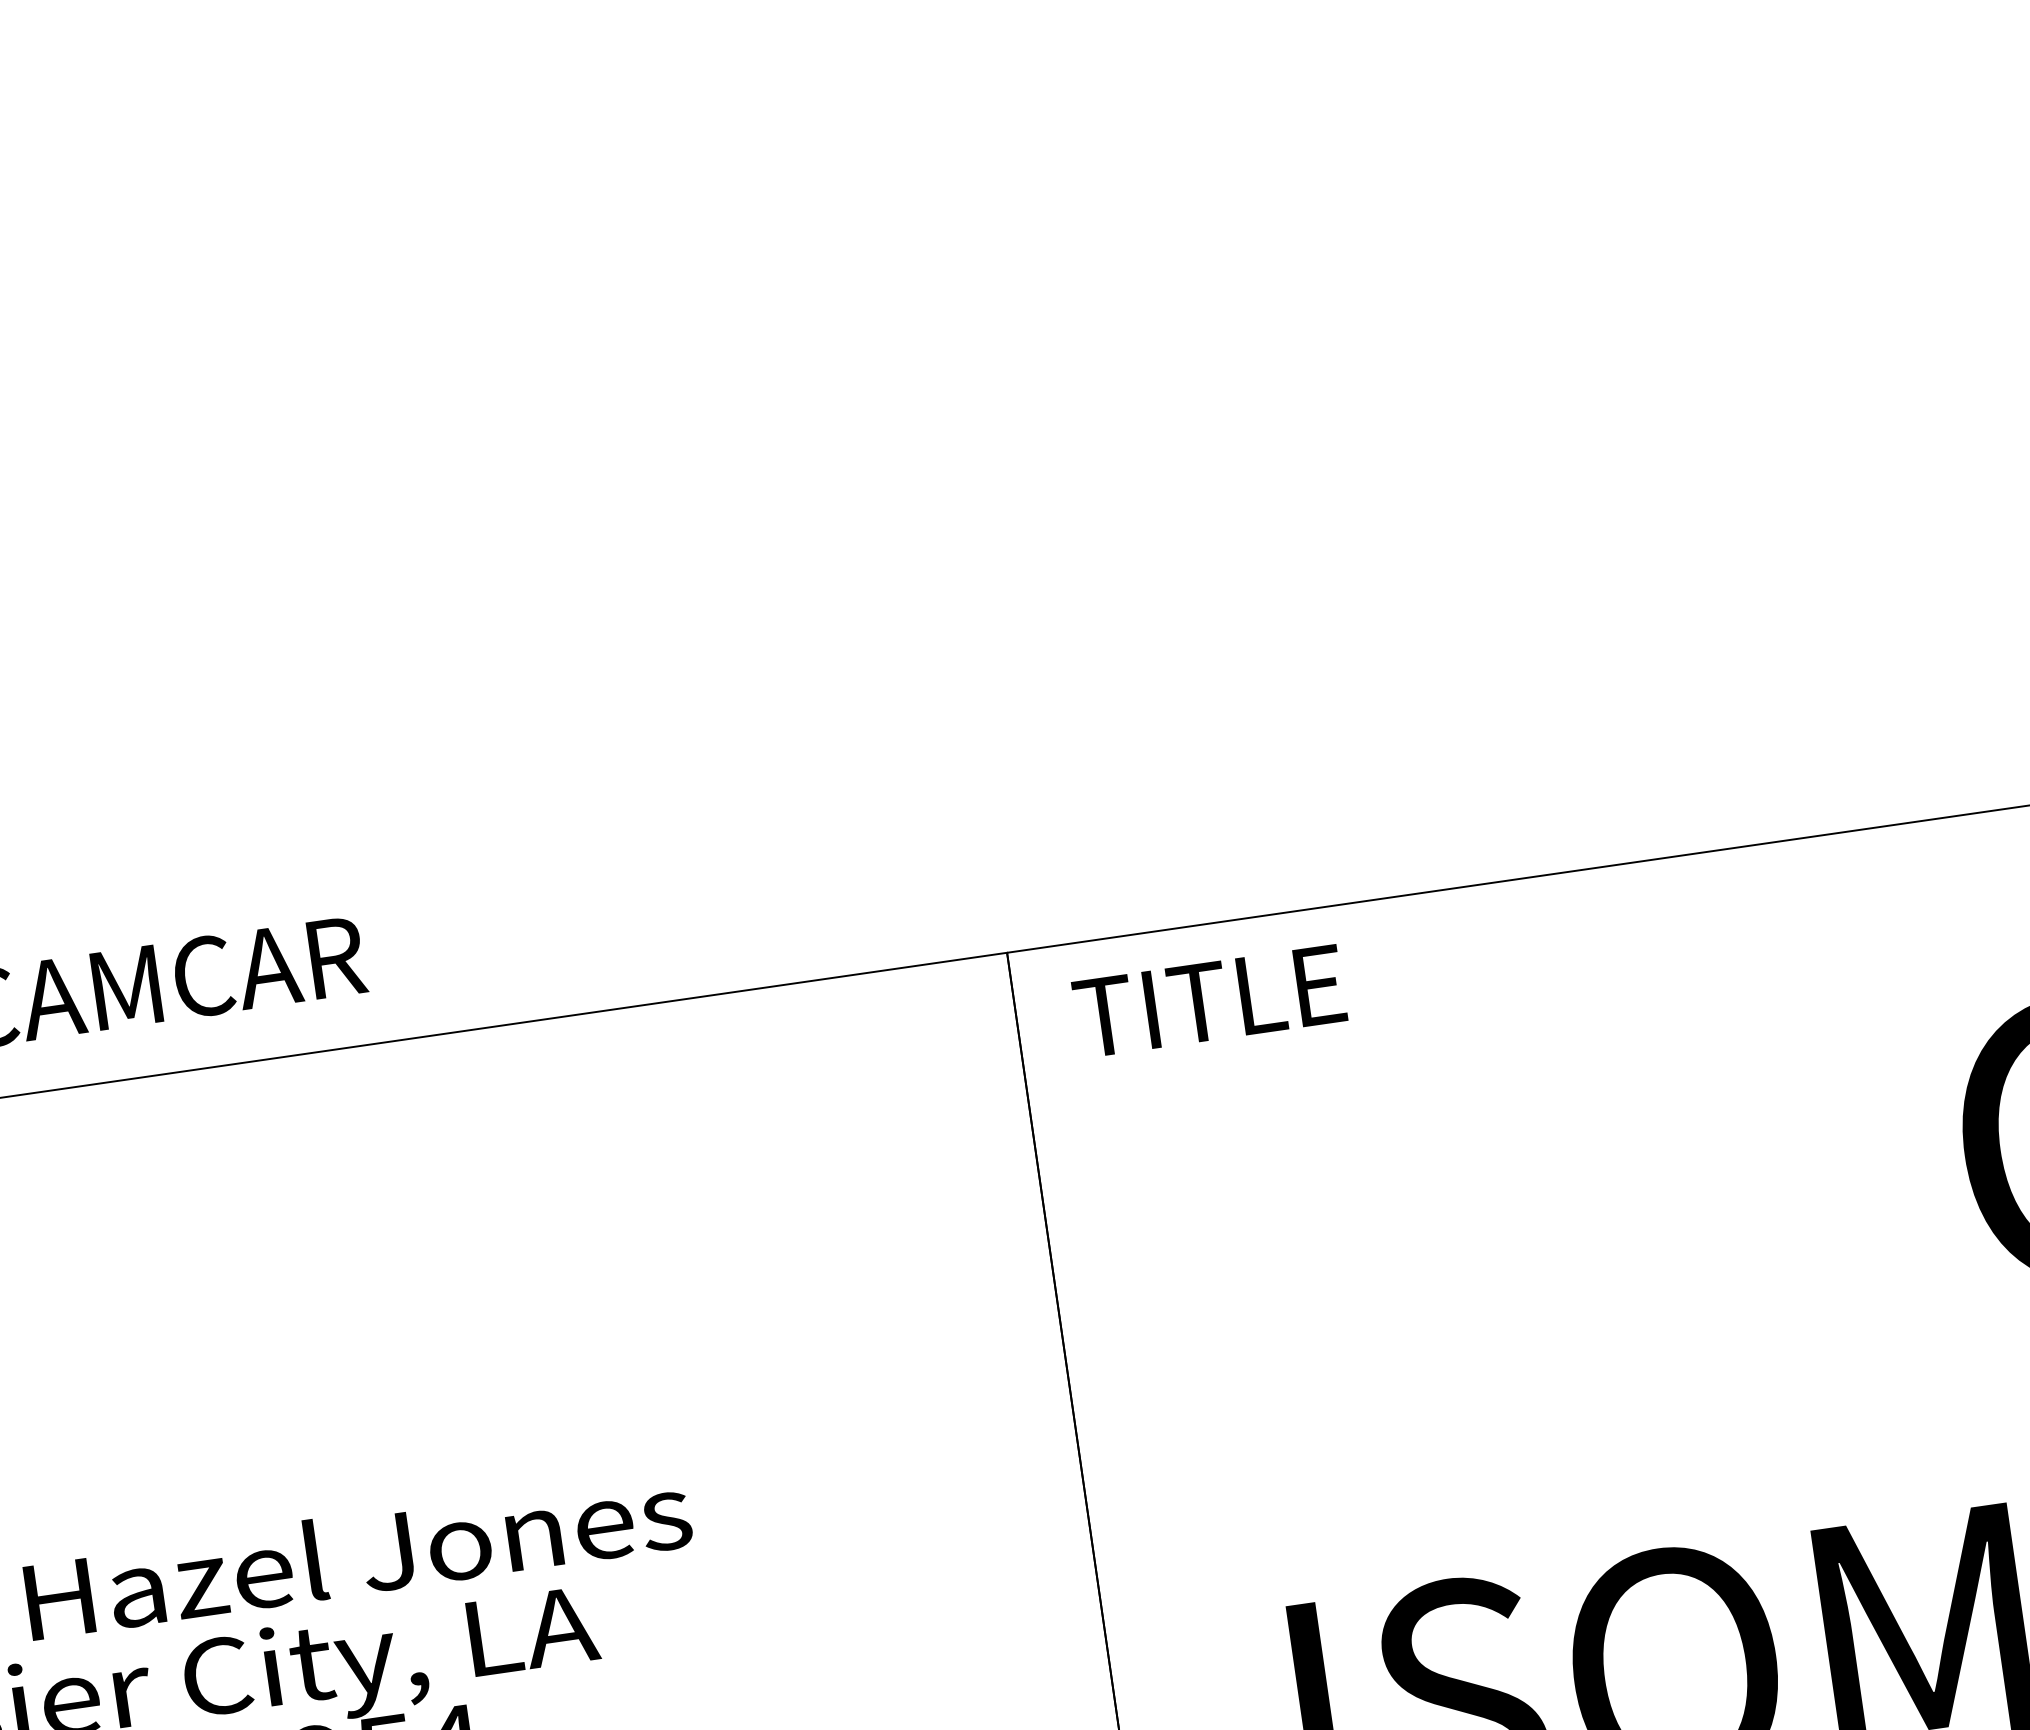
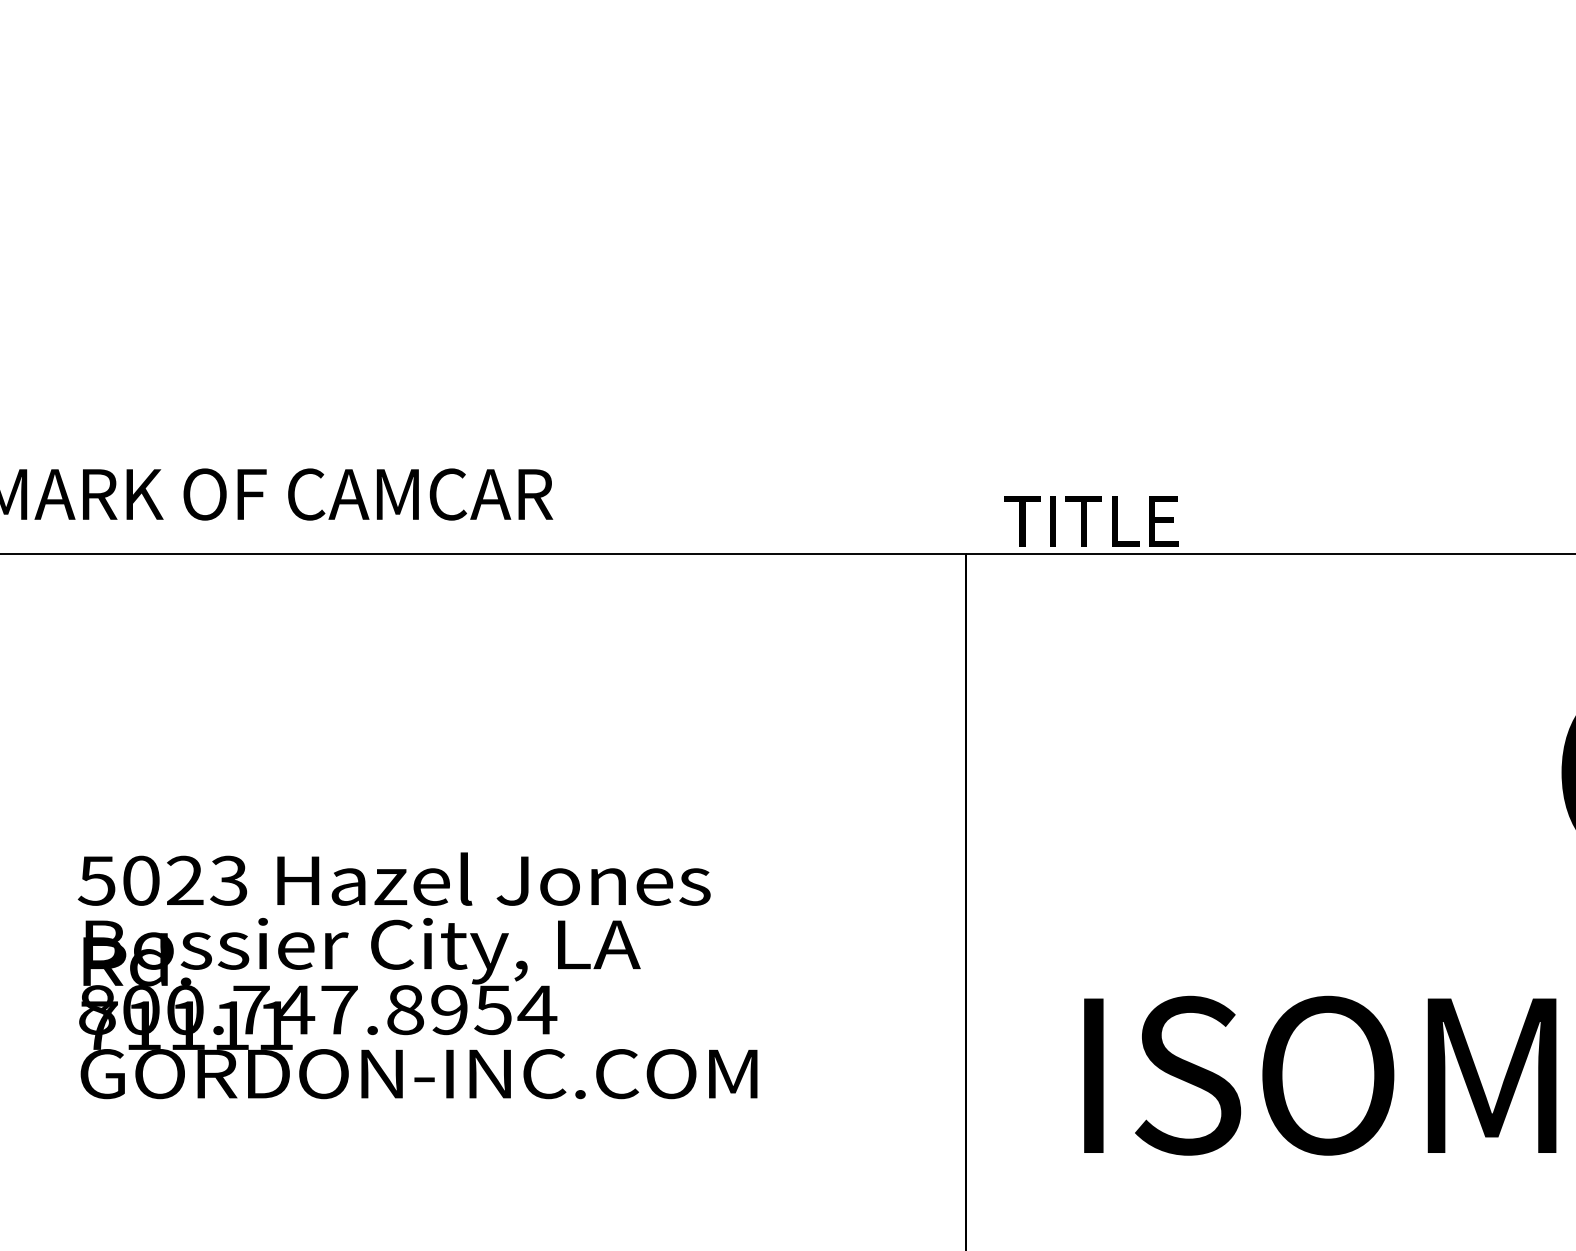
text: (1209, 1001) -> (1091, 521), moved

